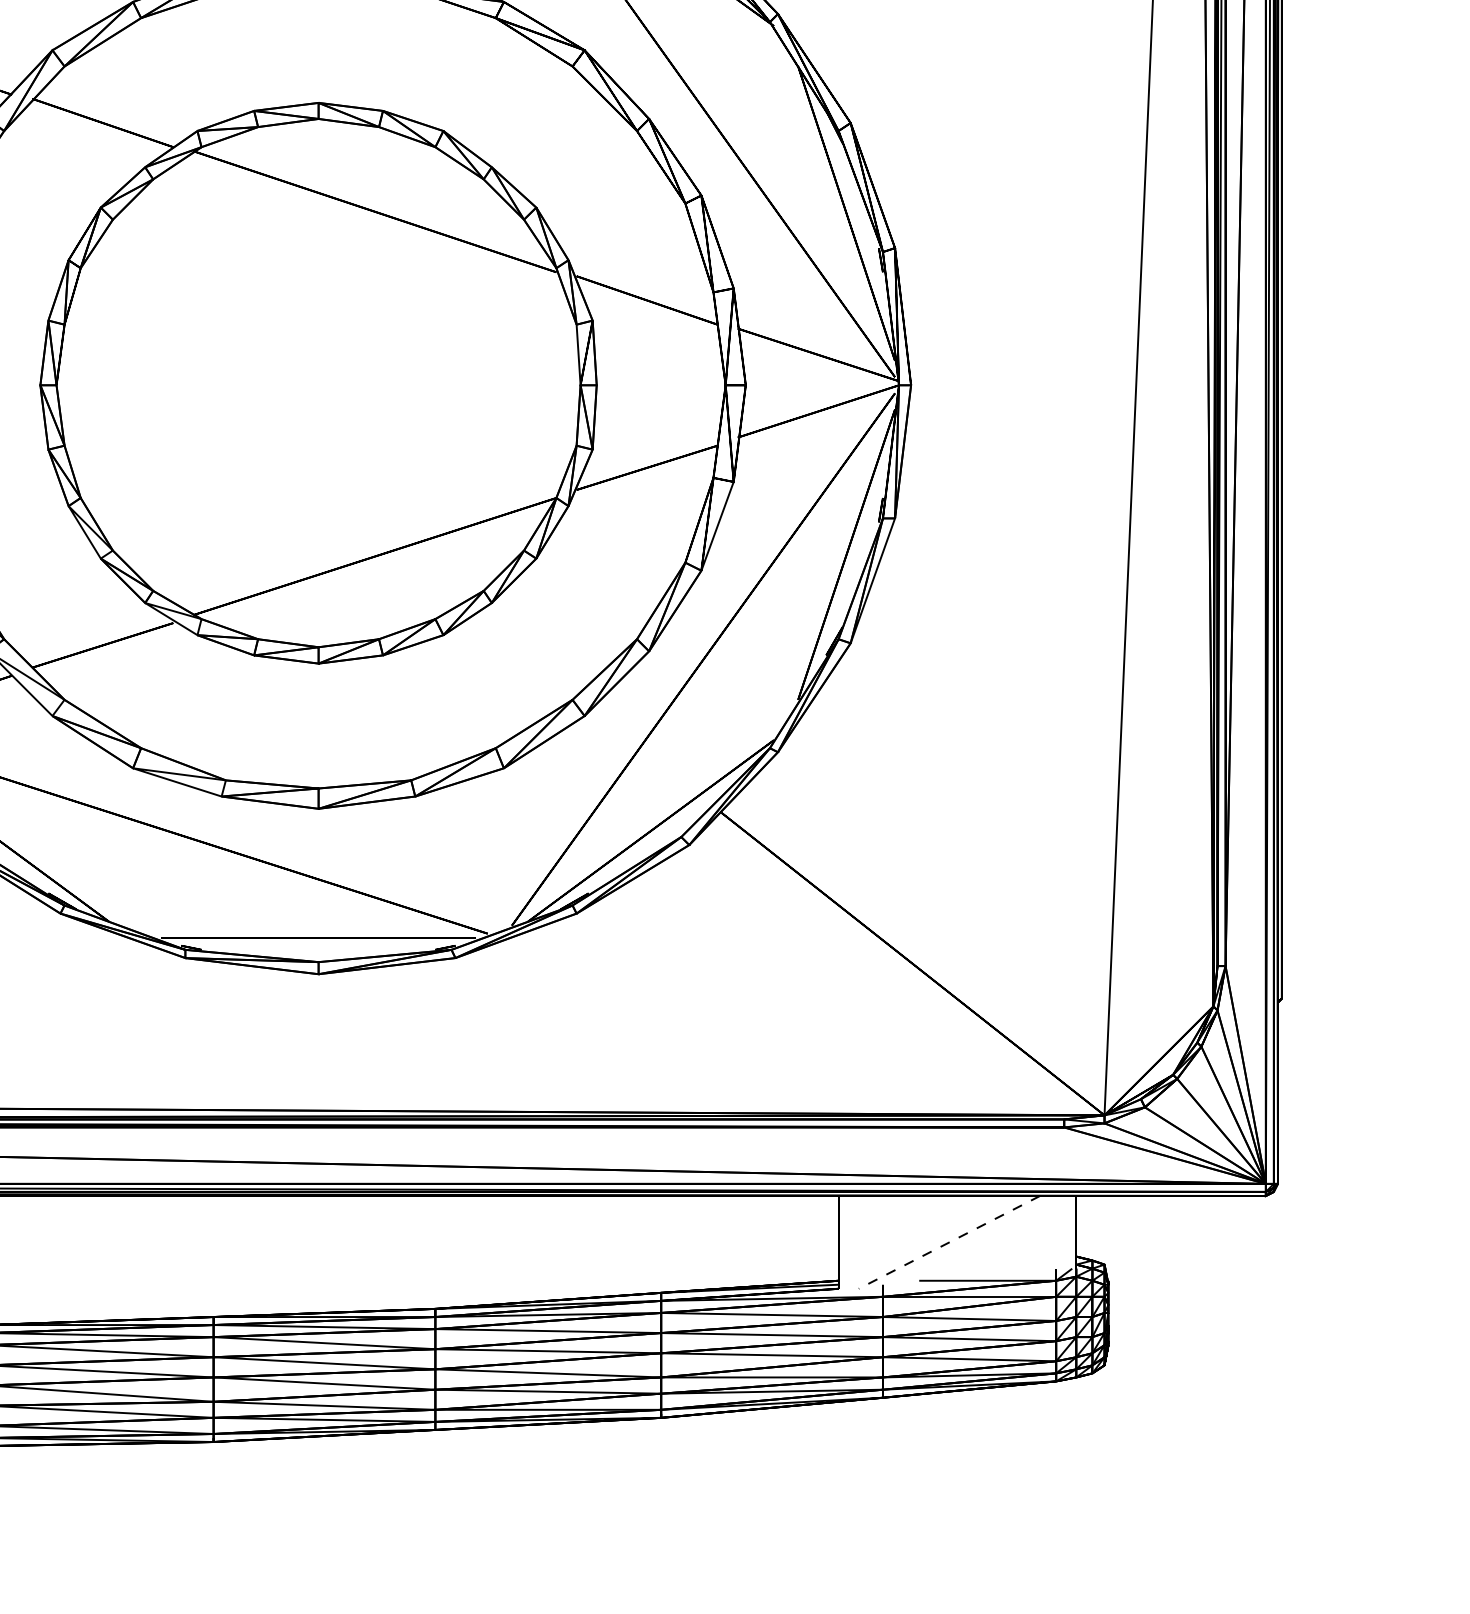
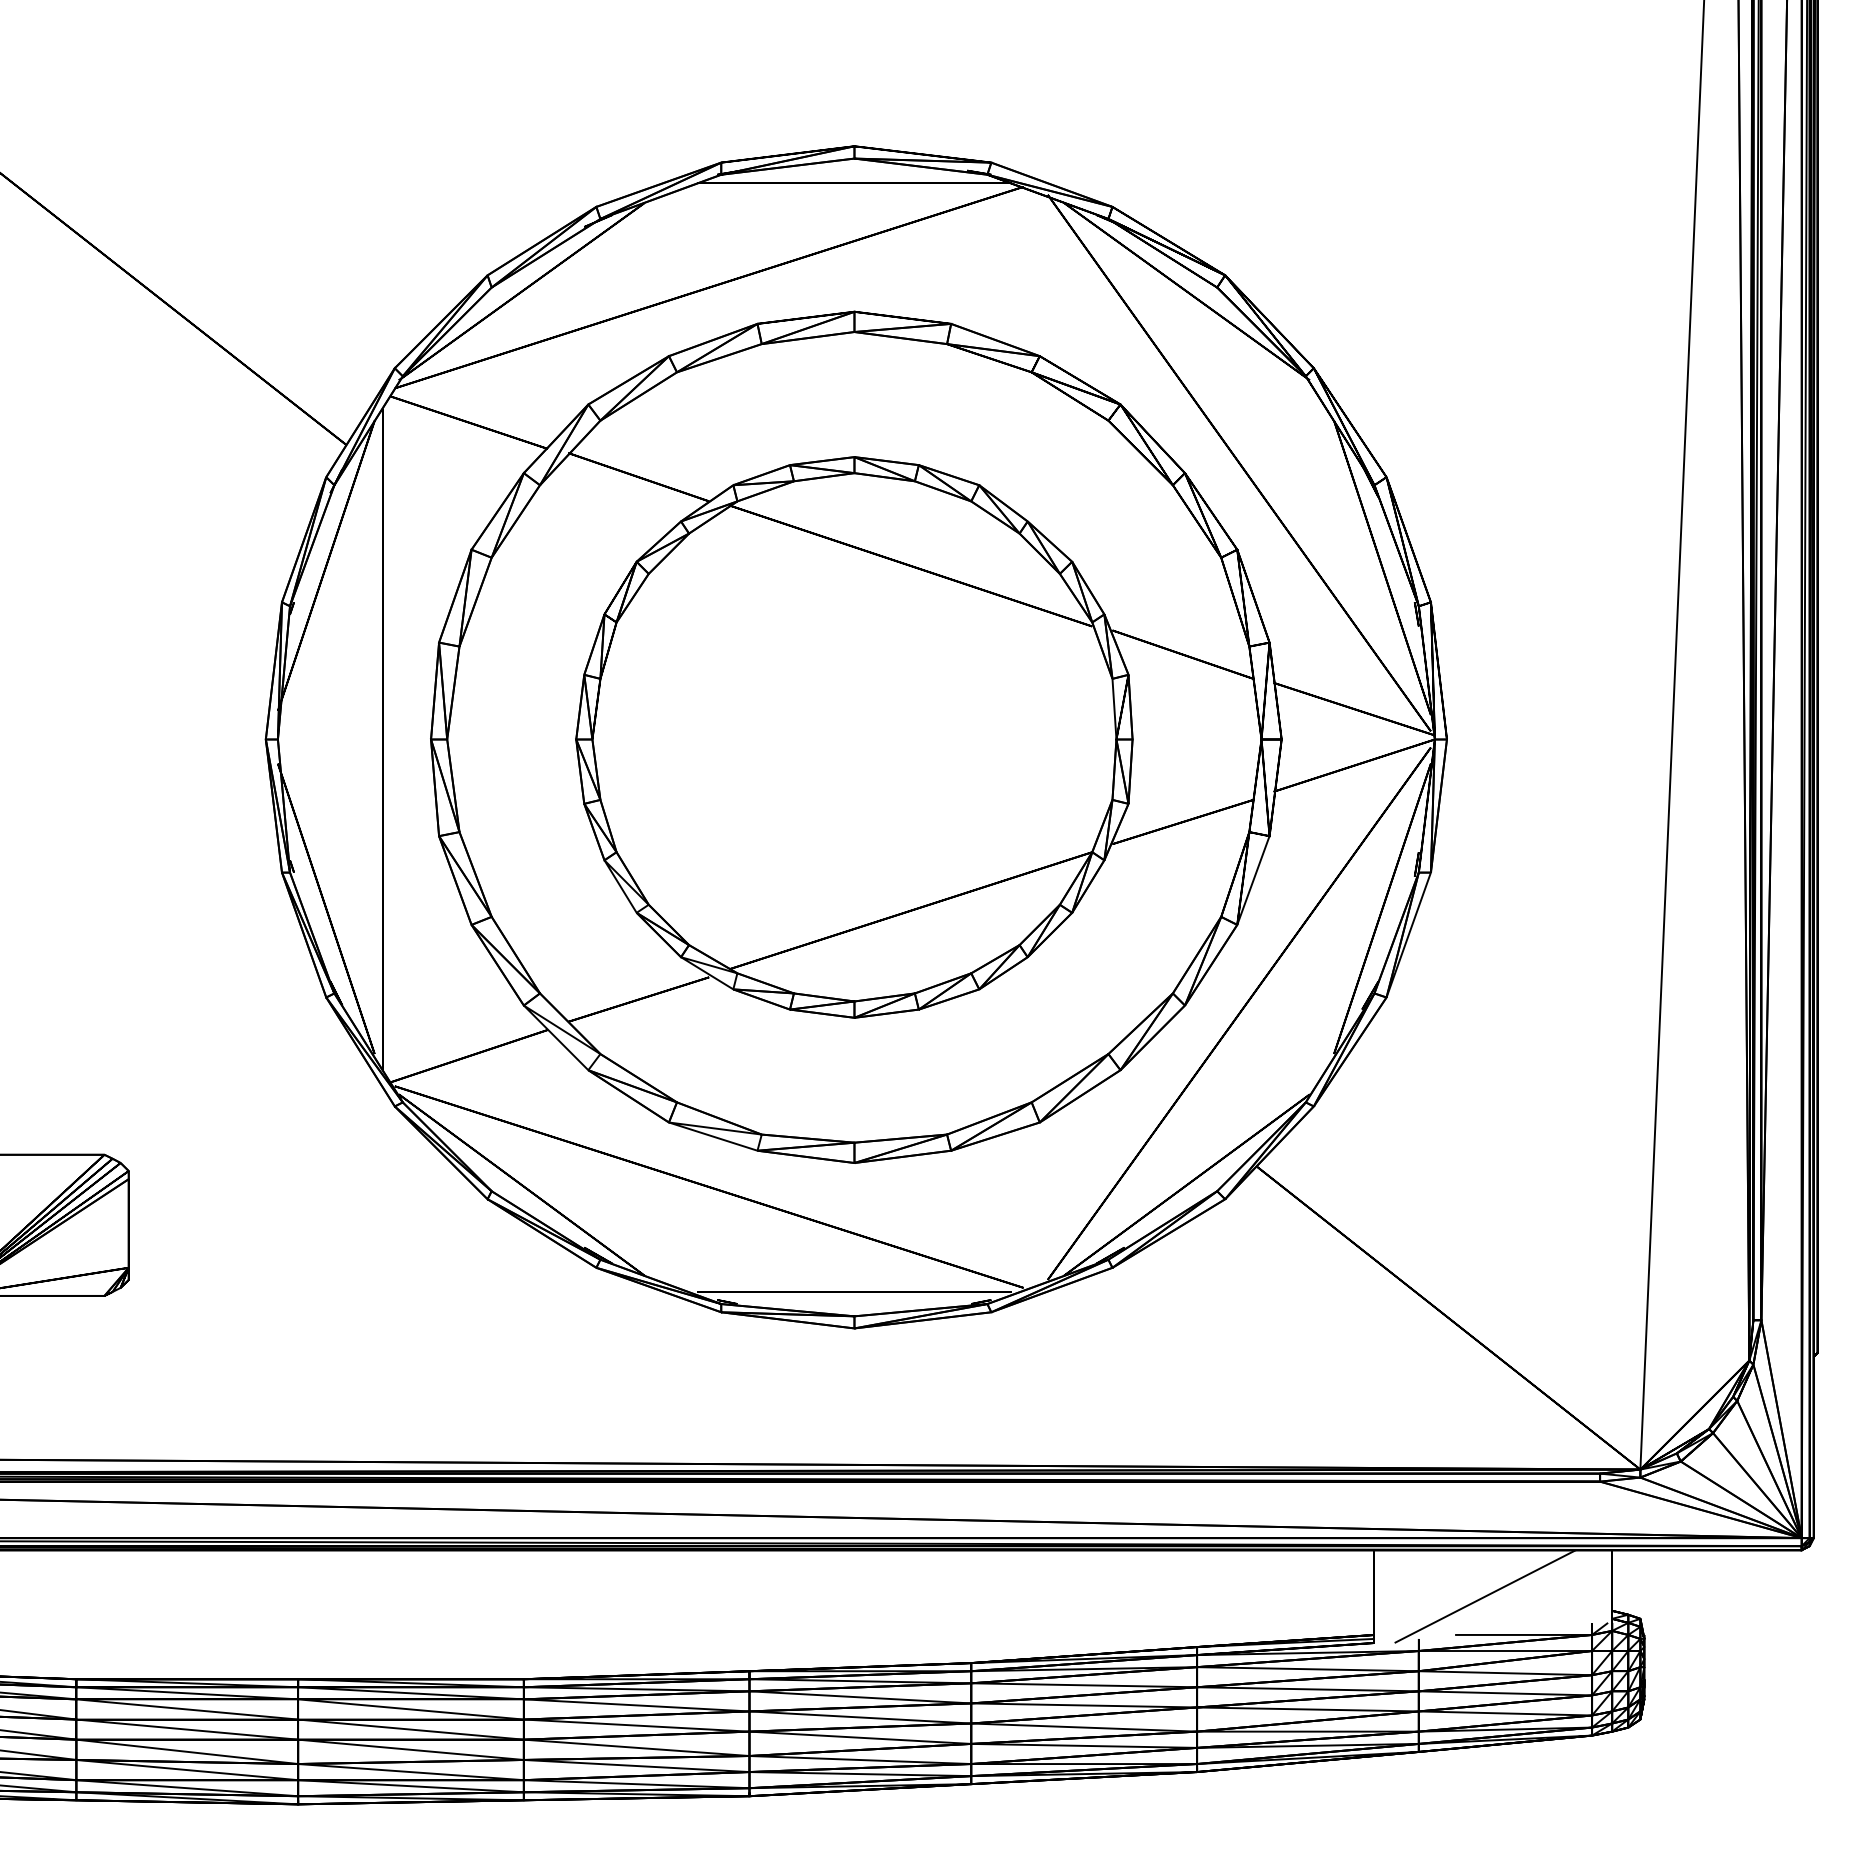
line: (949, 1242) -> (1485, 1596), dashed -> solid

